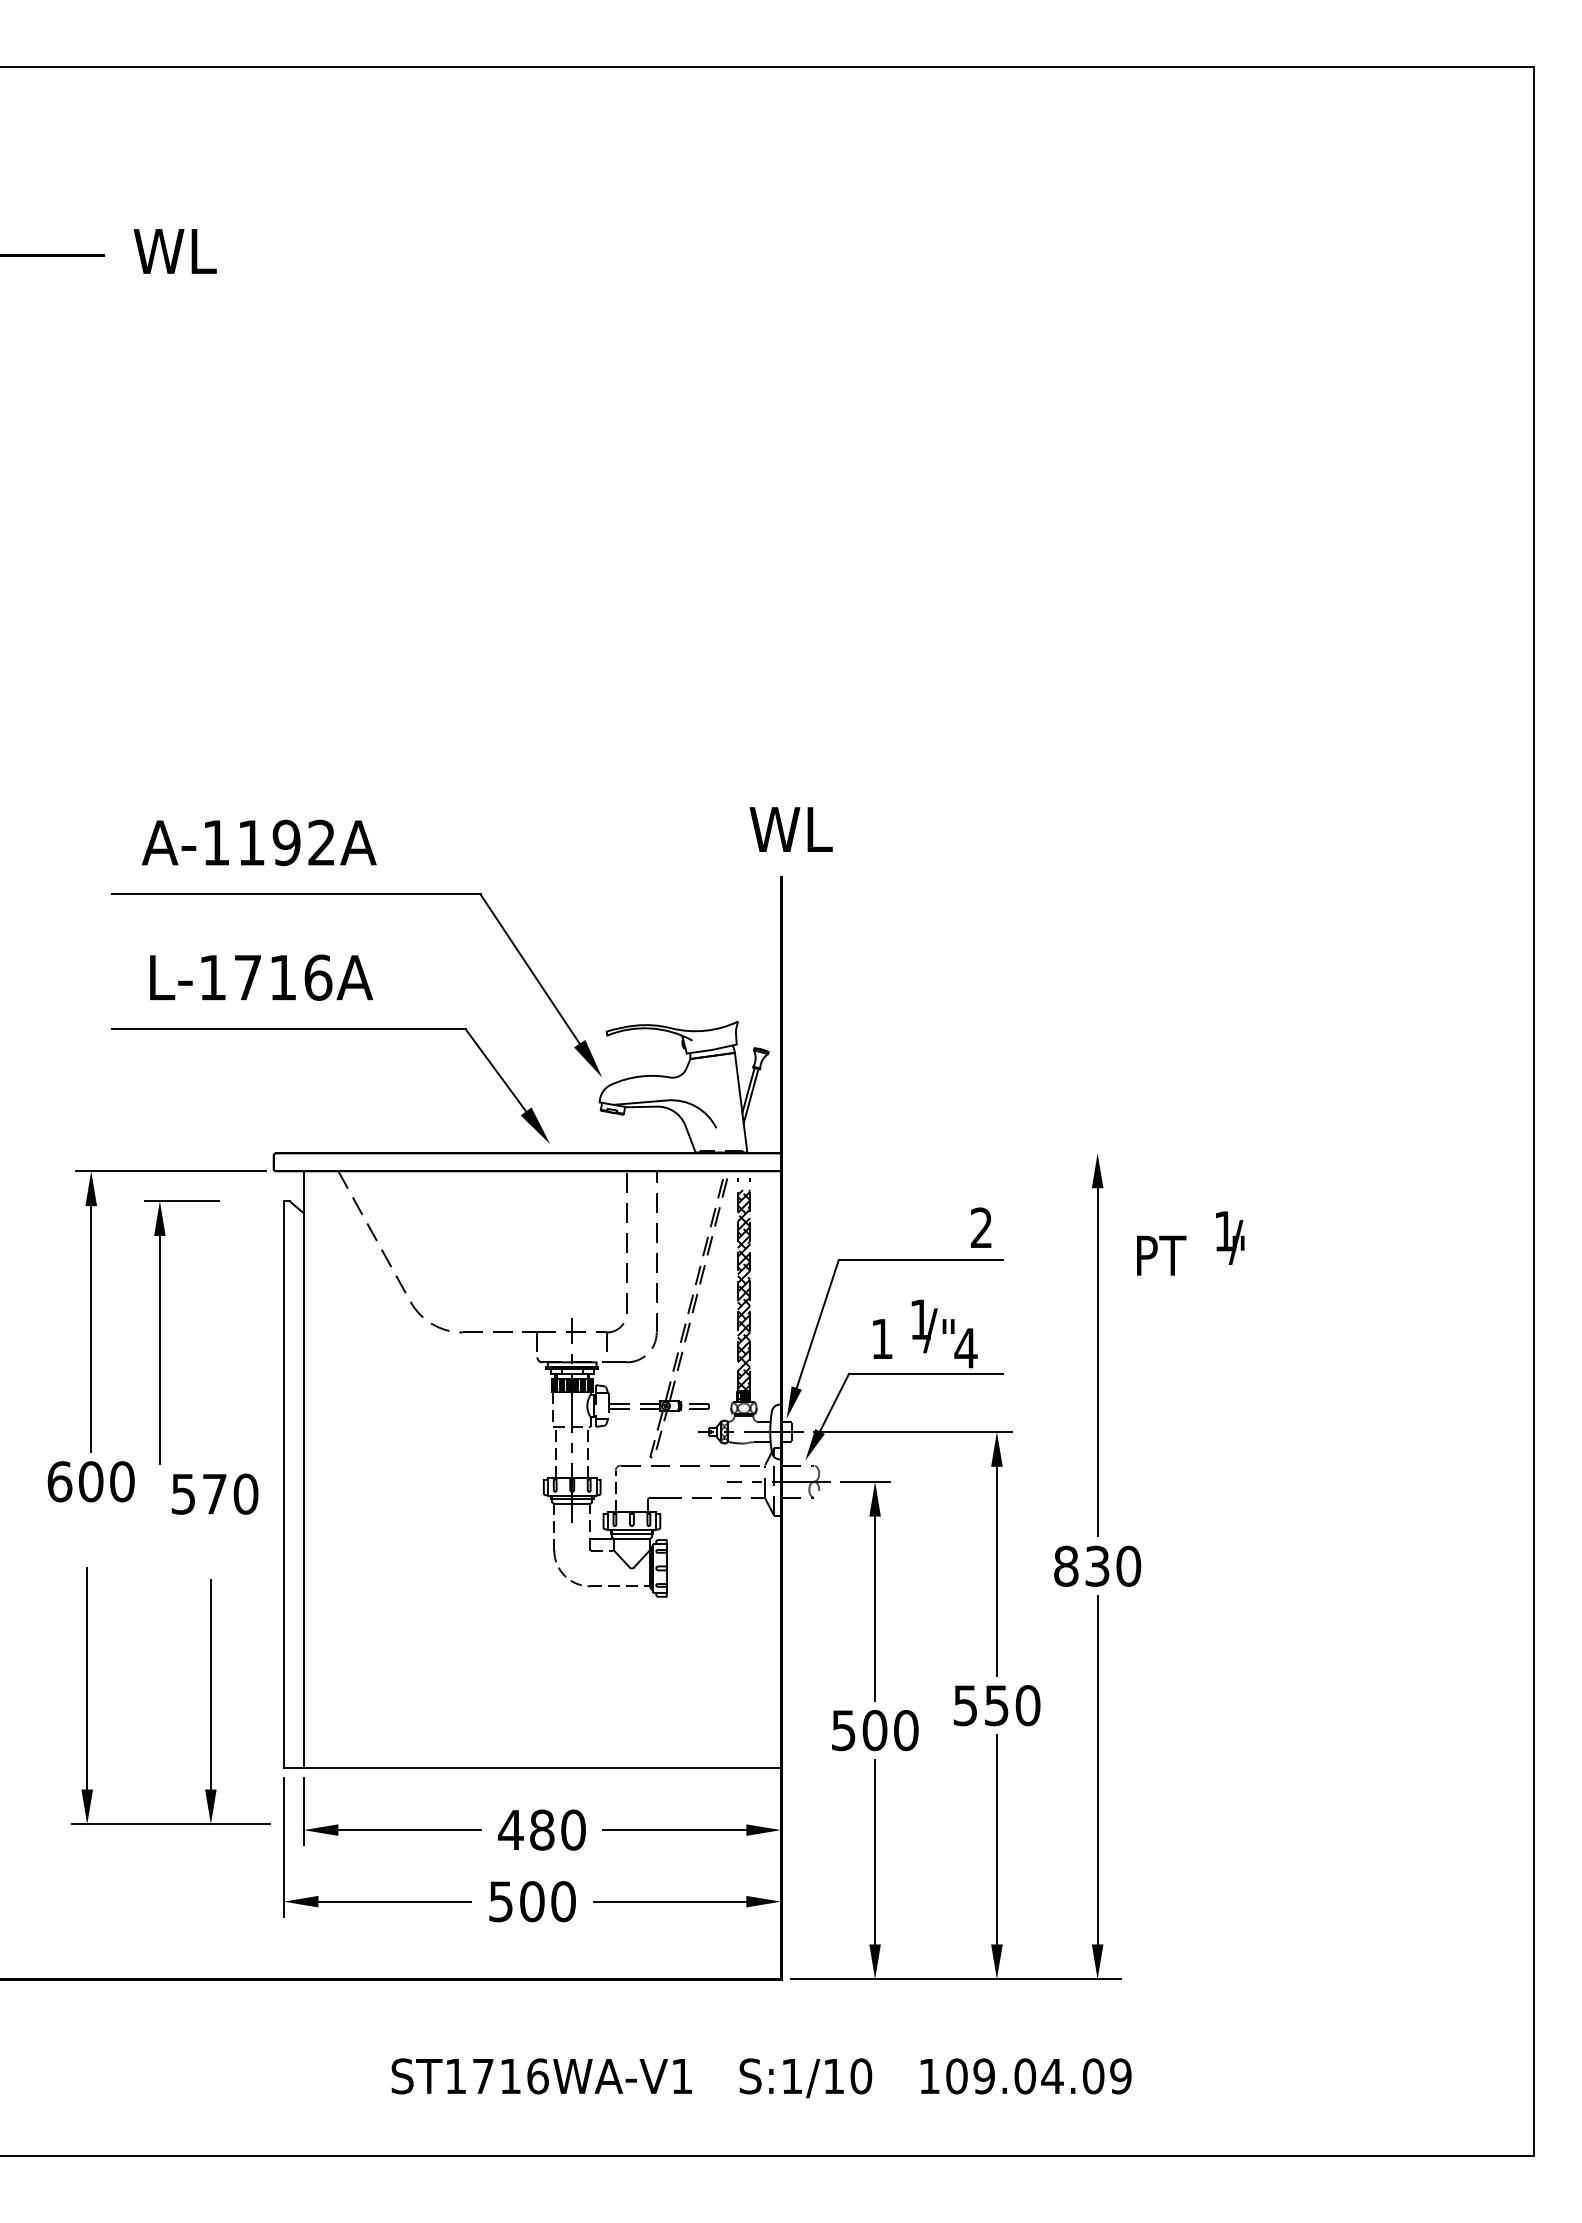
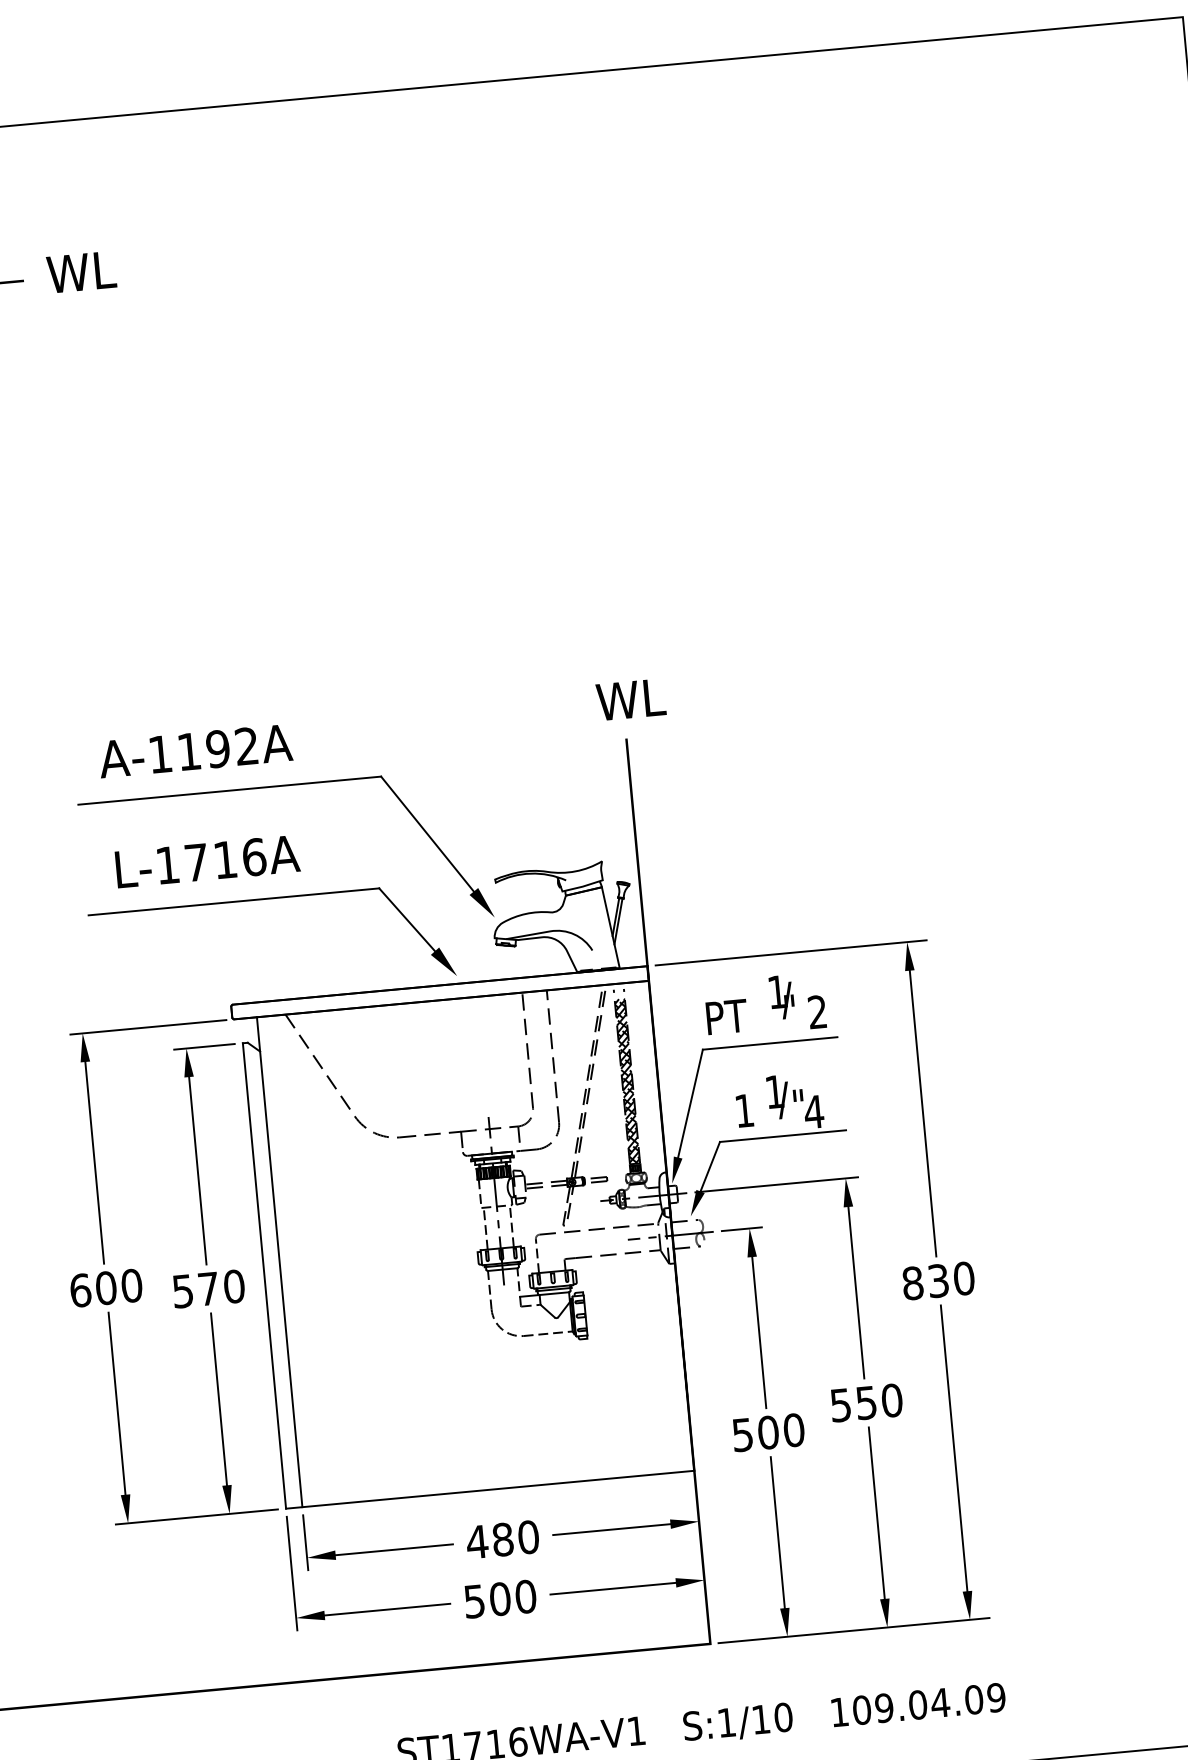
line: (956, 1153) -> (791, 952), added
text: (1190, 1243) -> (749, 1004), moved
part: (160, 1332) -> (196, 1156), moved
part: (210, 1695) -> (219, 1408), moved

